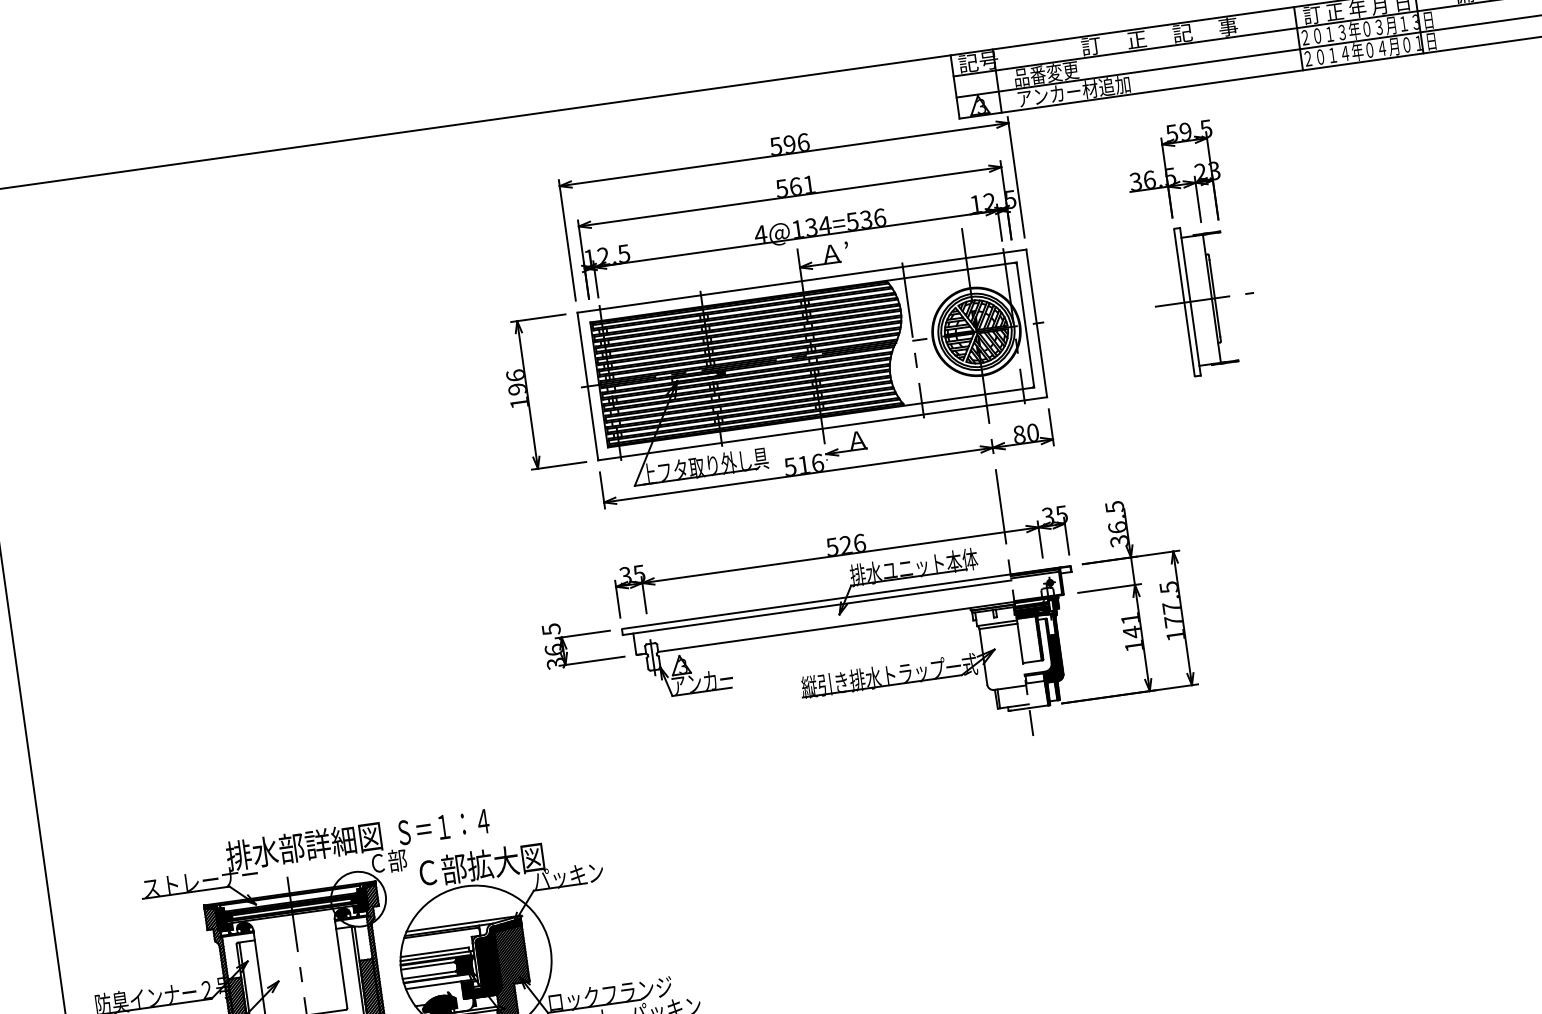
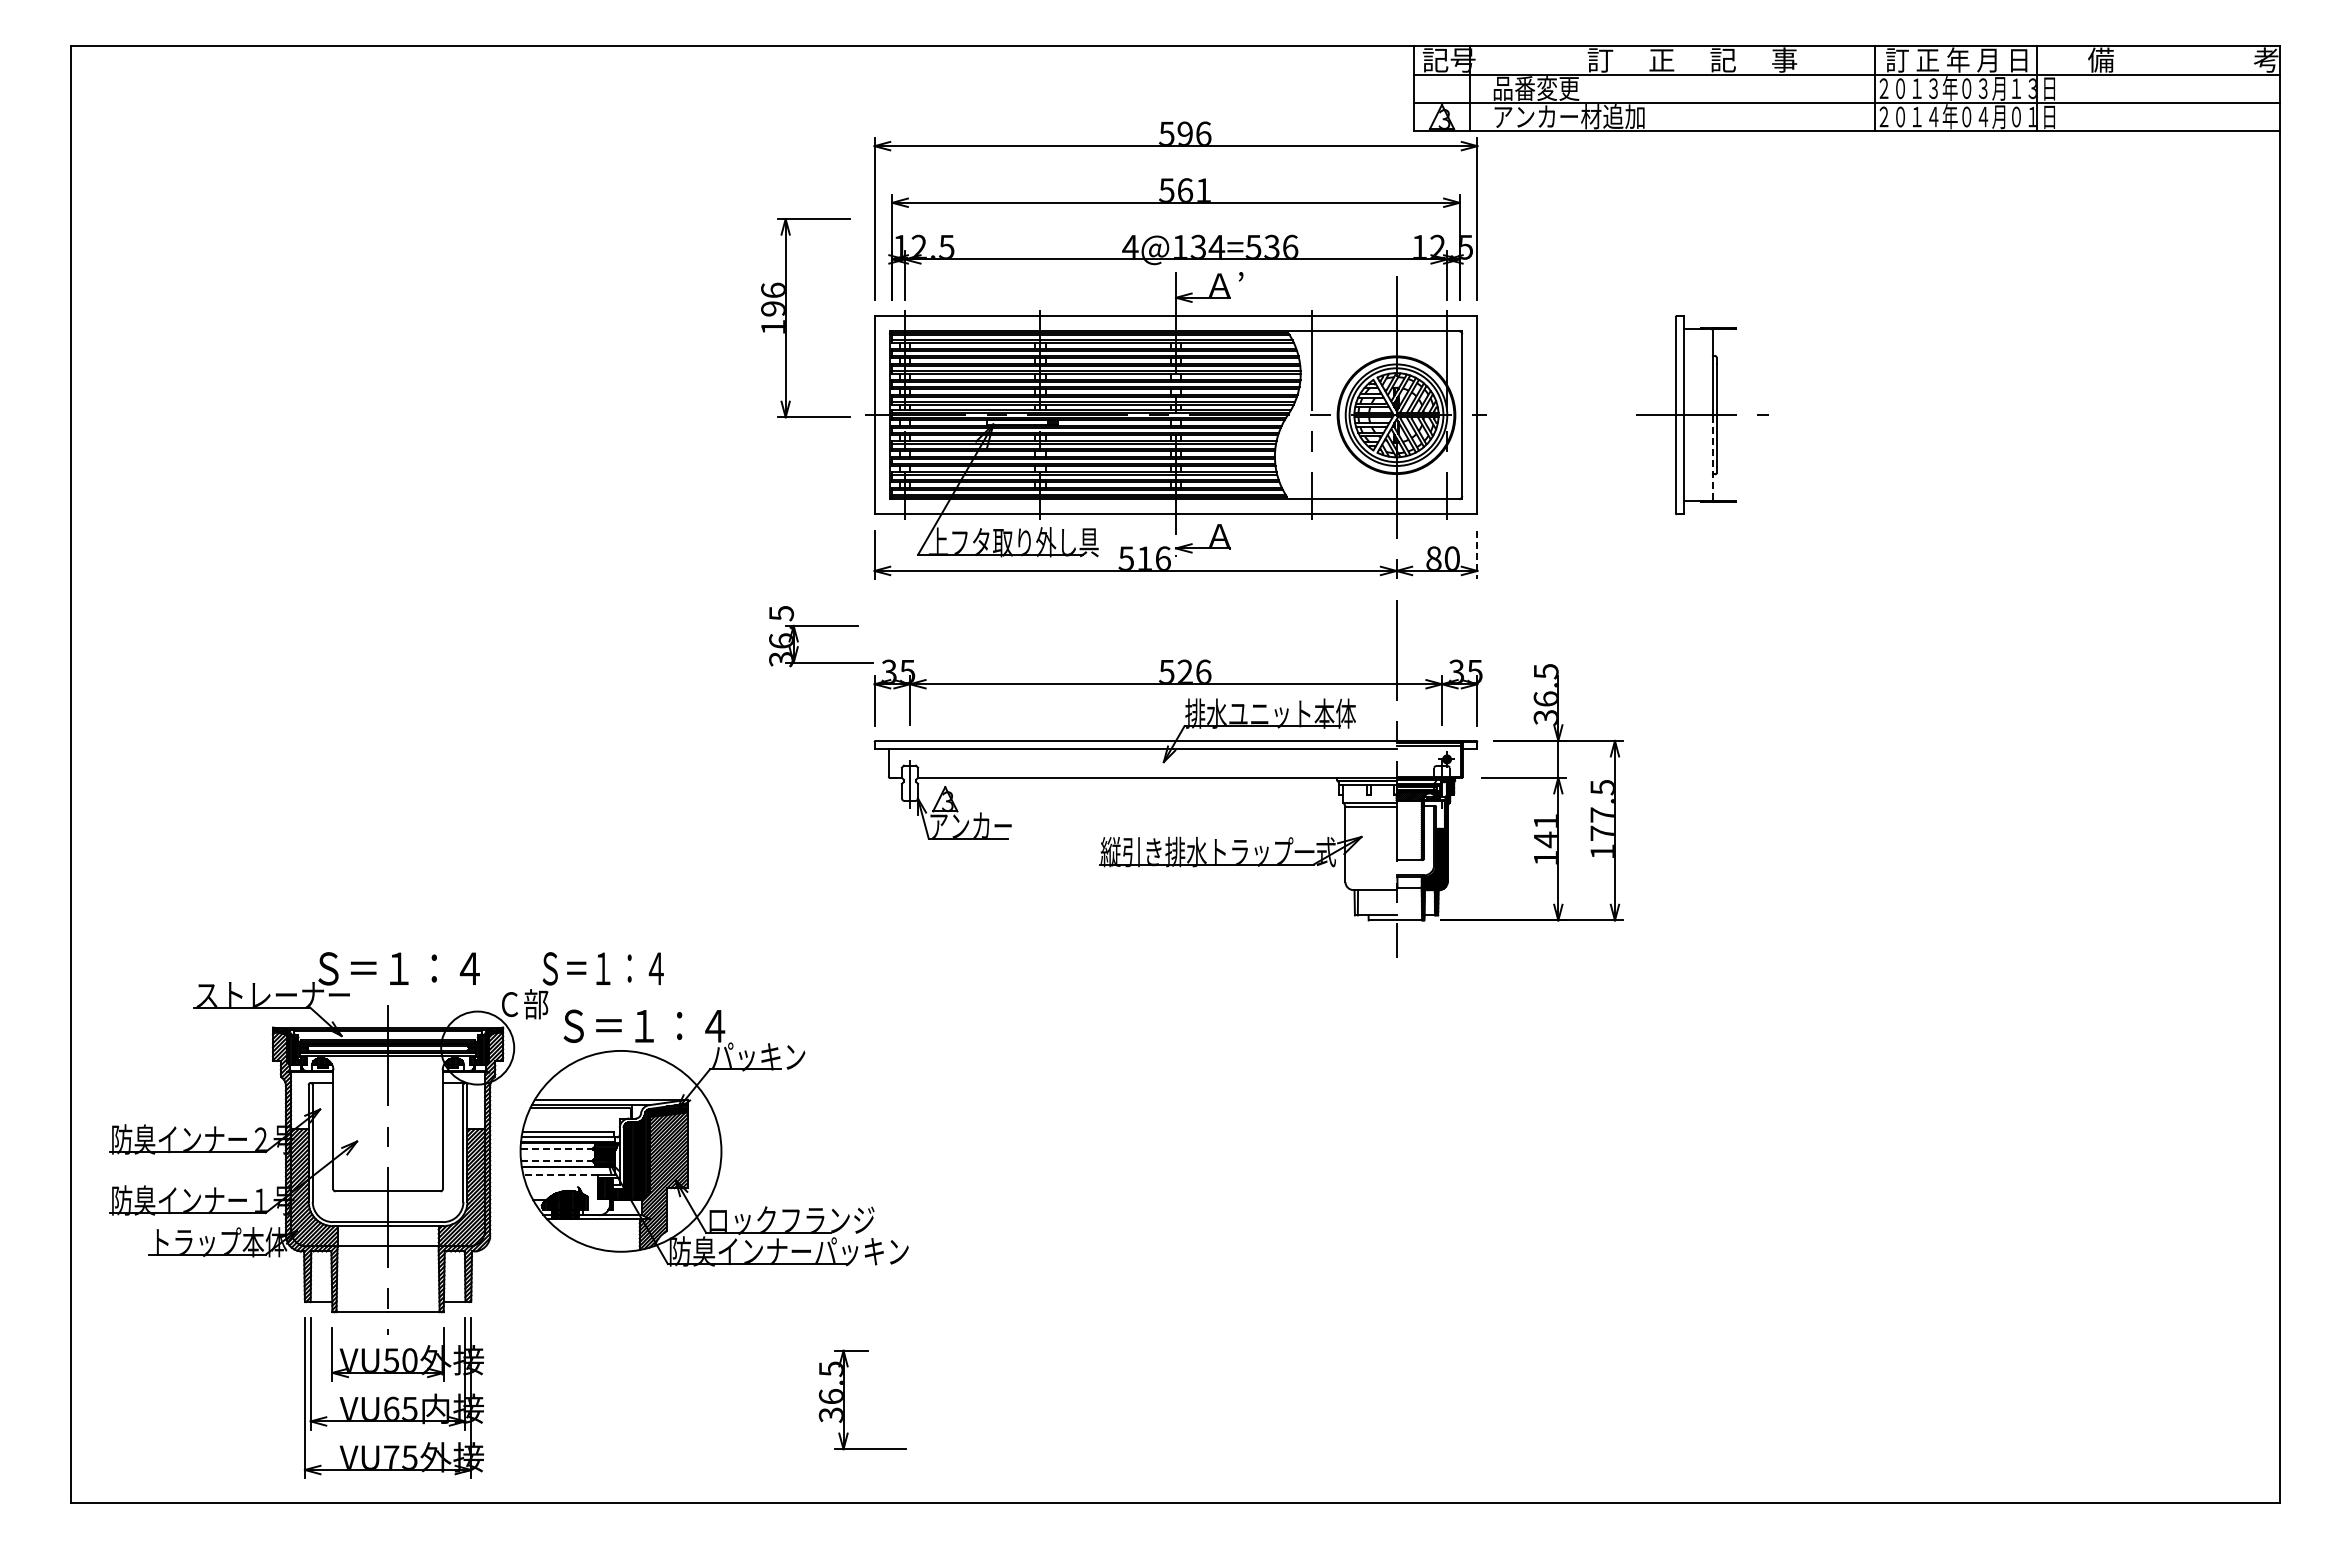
part: (1173, 175) -> (1685, 245), removed
line: (1216, 330) -> (1712, 457), solid -> dashed
part: (528, 395) -> (786, 318), moved
line: (1051, 427) -> (1477, 555), solid -> dashed
part: (582, 635) -> (821, 626), moved
text: (303, 846) -> (415, 968), 排水部詳細図 -> Ｓ＝１：４
text: (481, 864) -> (646, 1025), Ｃ部拡大図 -> Ｓ＝１：４
line: (427, 965) -> (556, 1148), solid -> dashed
line: (429, 975) -> (556, 1161), solid -> dashed
line: (433, 985) -> (560, 1175), solid -> dashed

